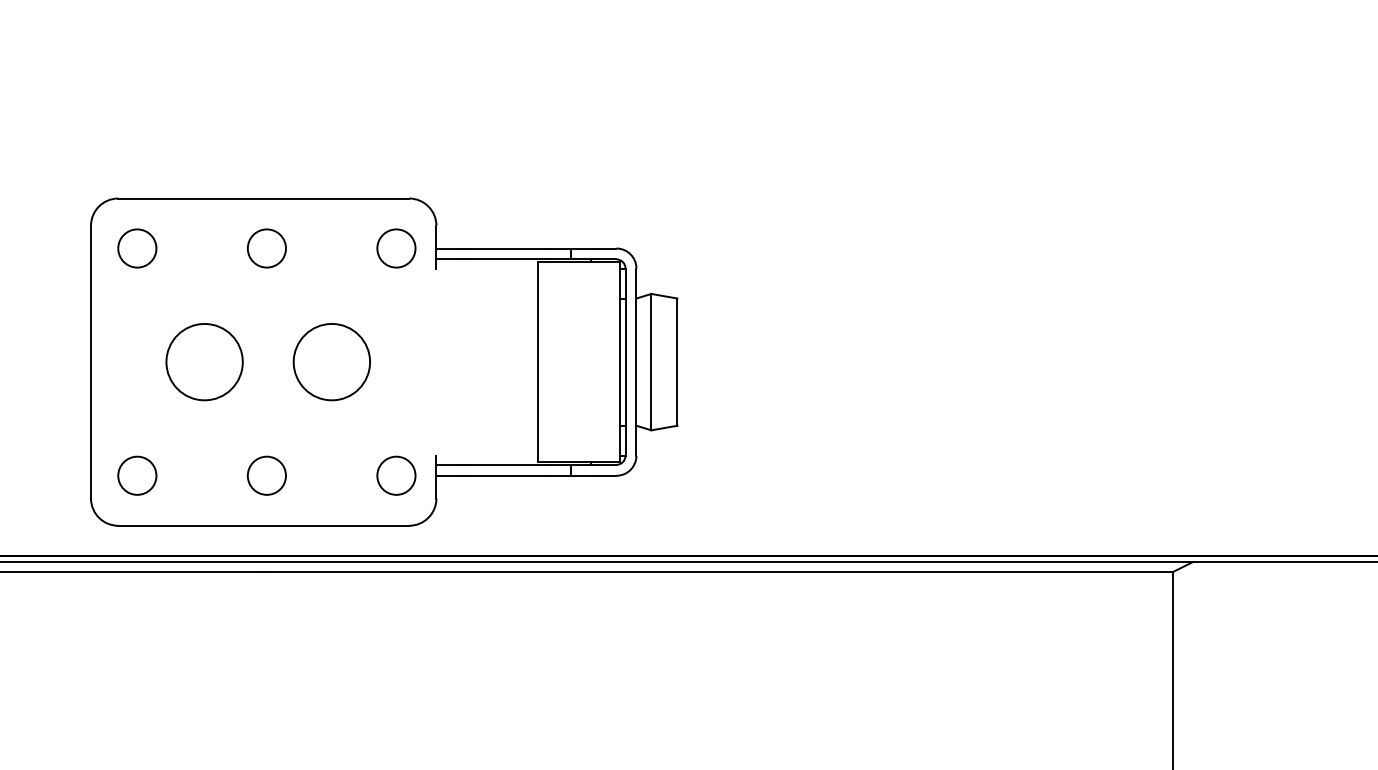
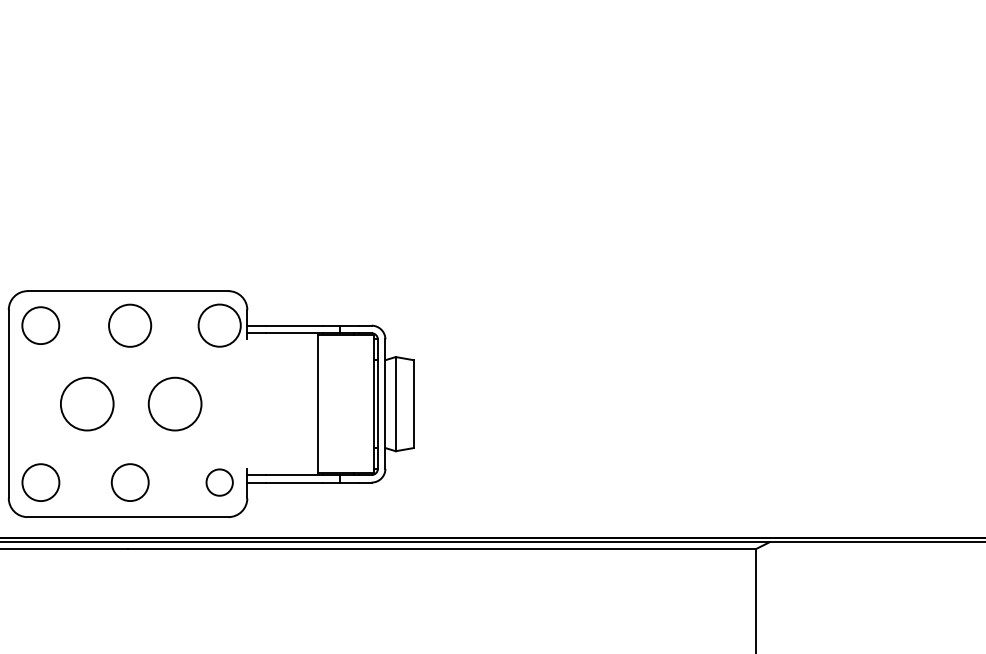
circle: (136, 248) -> (40, 325), size x1.4
circle: (267, 248) -> (130, 325), size x1.6
circle: (396, 248) -> (219, 325), size x1.6
circle: (136, 475) -> (40, 482), size x1.4
circle: (267, 475) -> (130, 482), size x1.4

